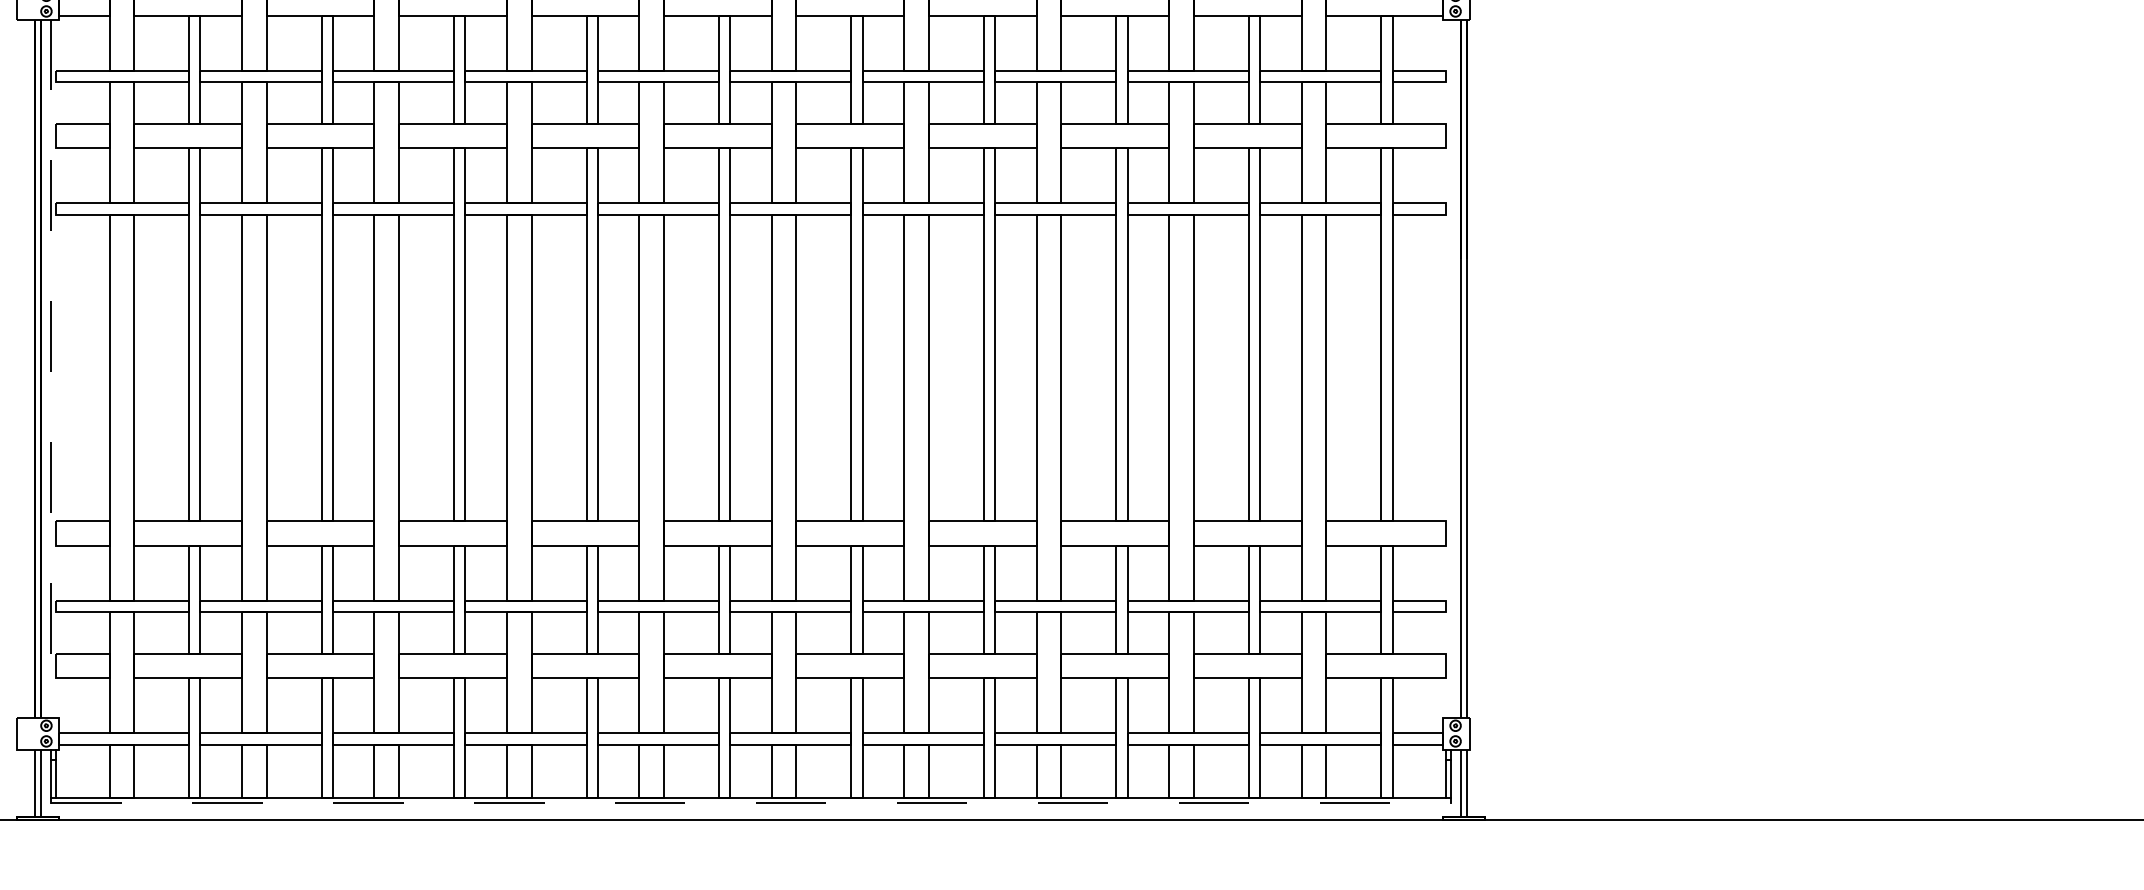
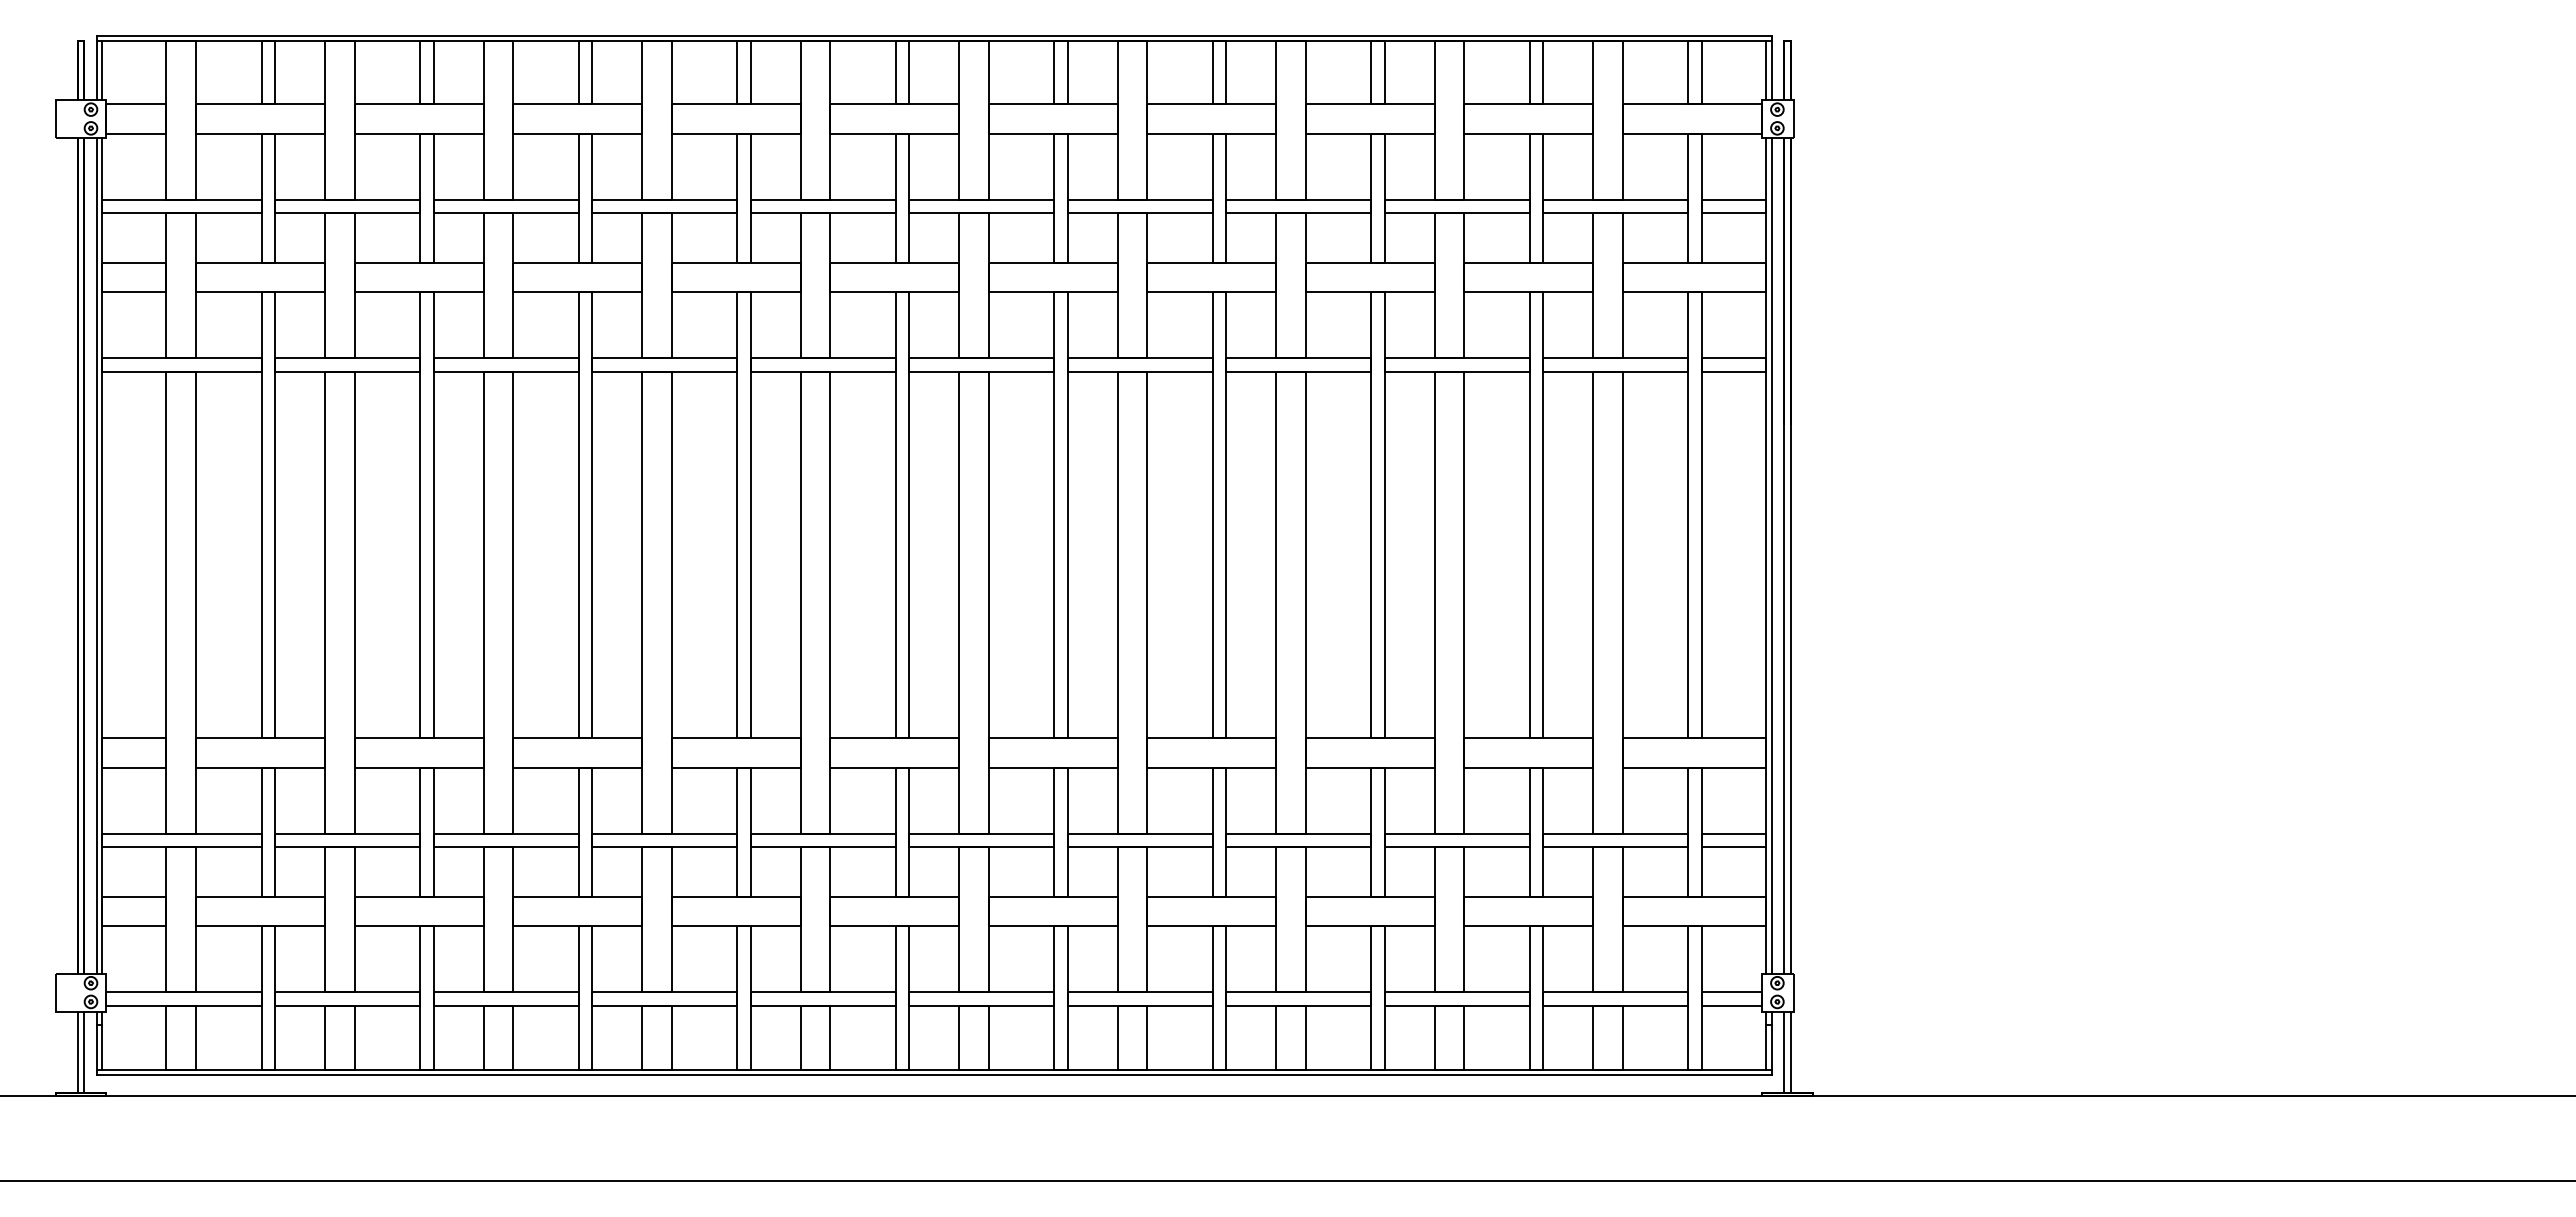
line: (51, 368) -> (96, 555), dashed -> solid
line: (55, 368) -> (101, 555), added
line: (1446, 368) -> (1766, 555), added
line: (1450, 368) -> (1771, 555), added
line: (751, 802) -> (934, 1075), dashed -> solid

